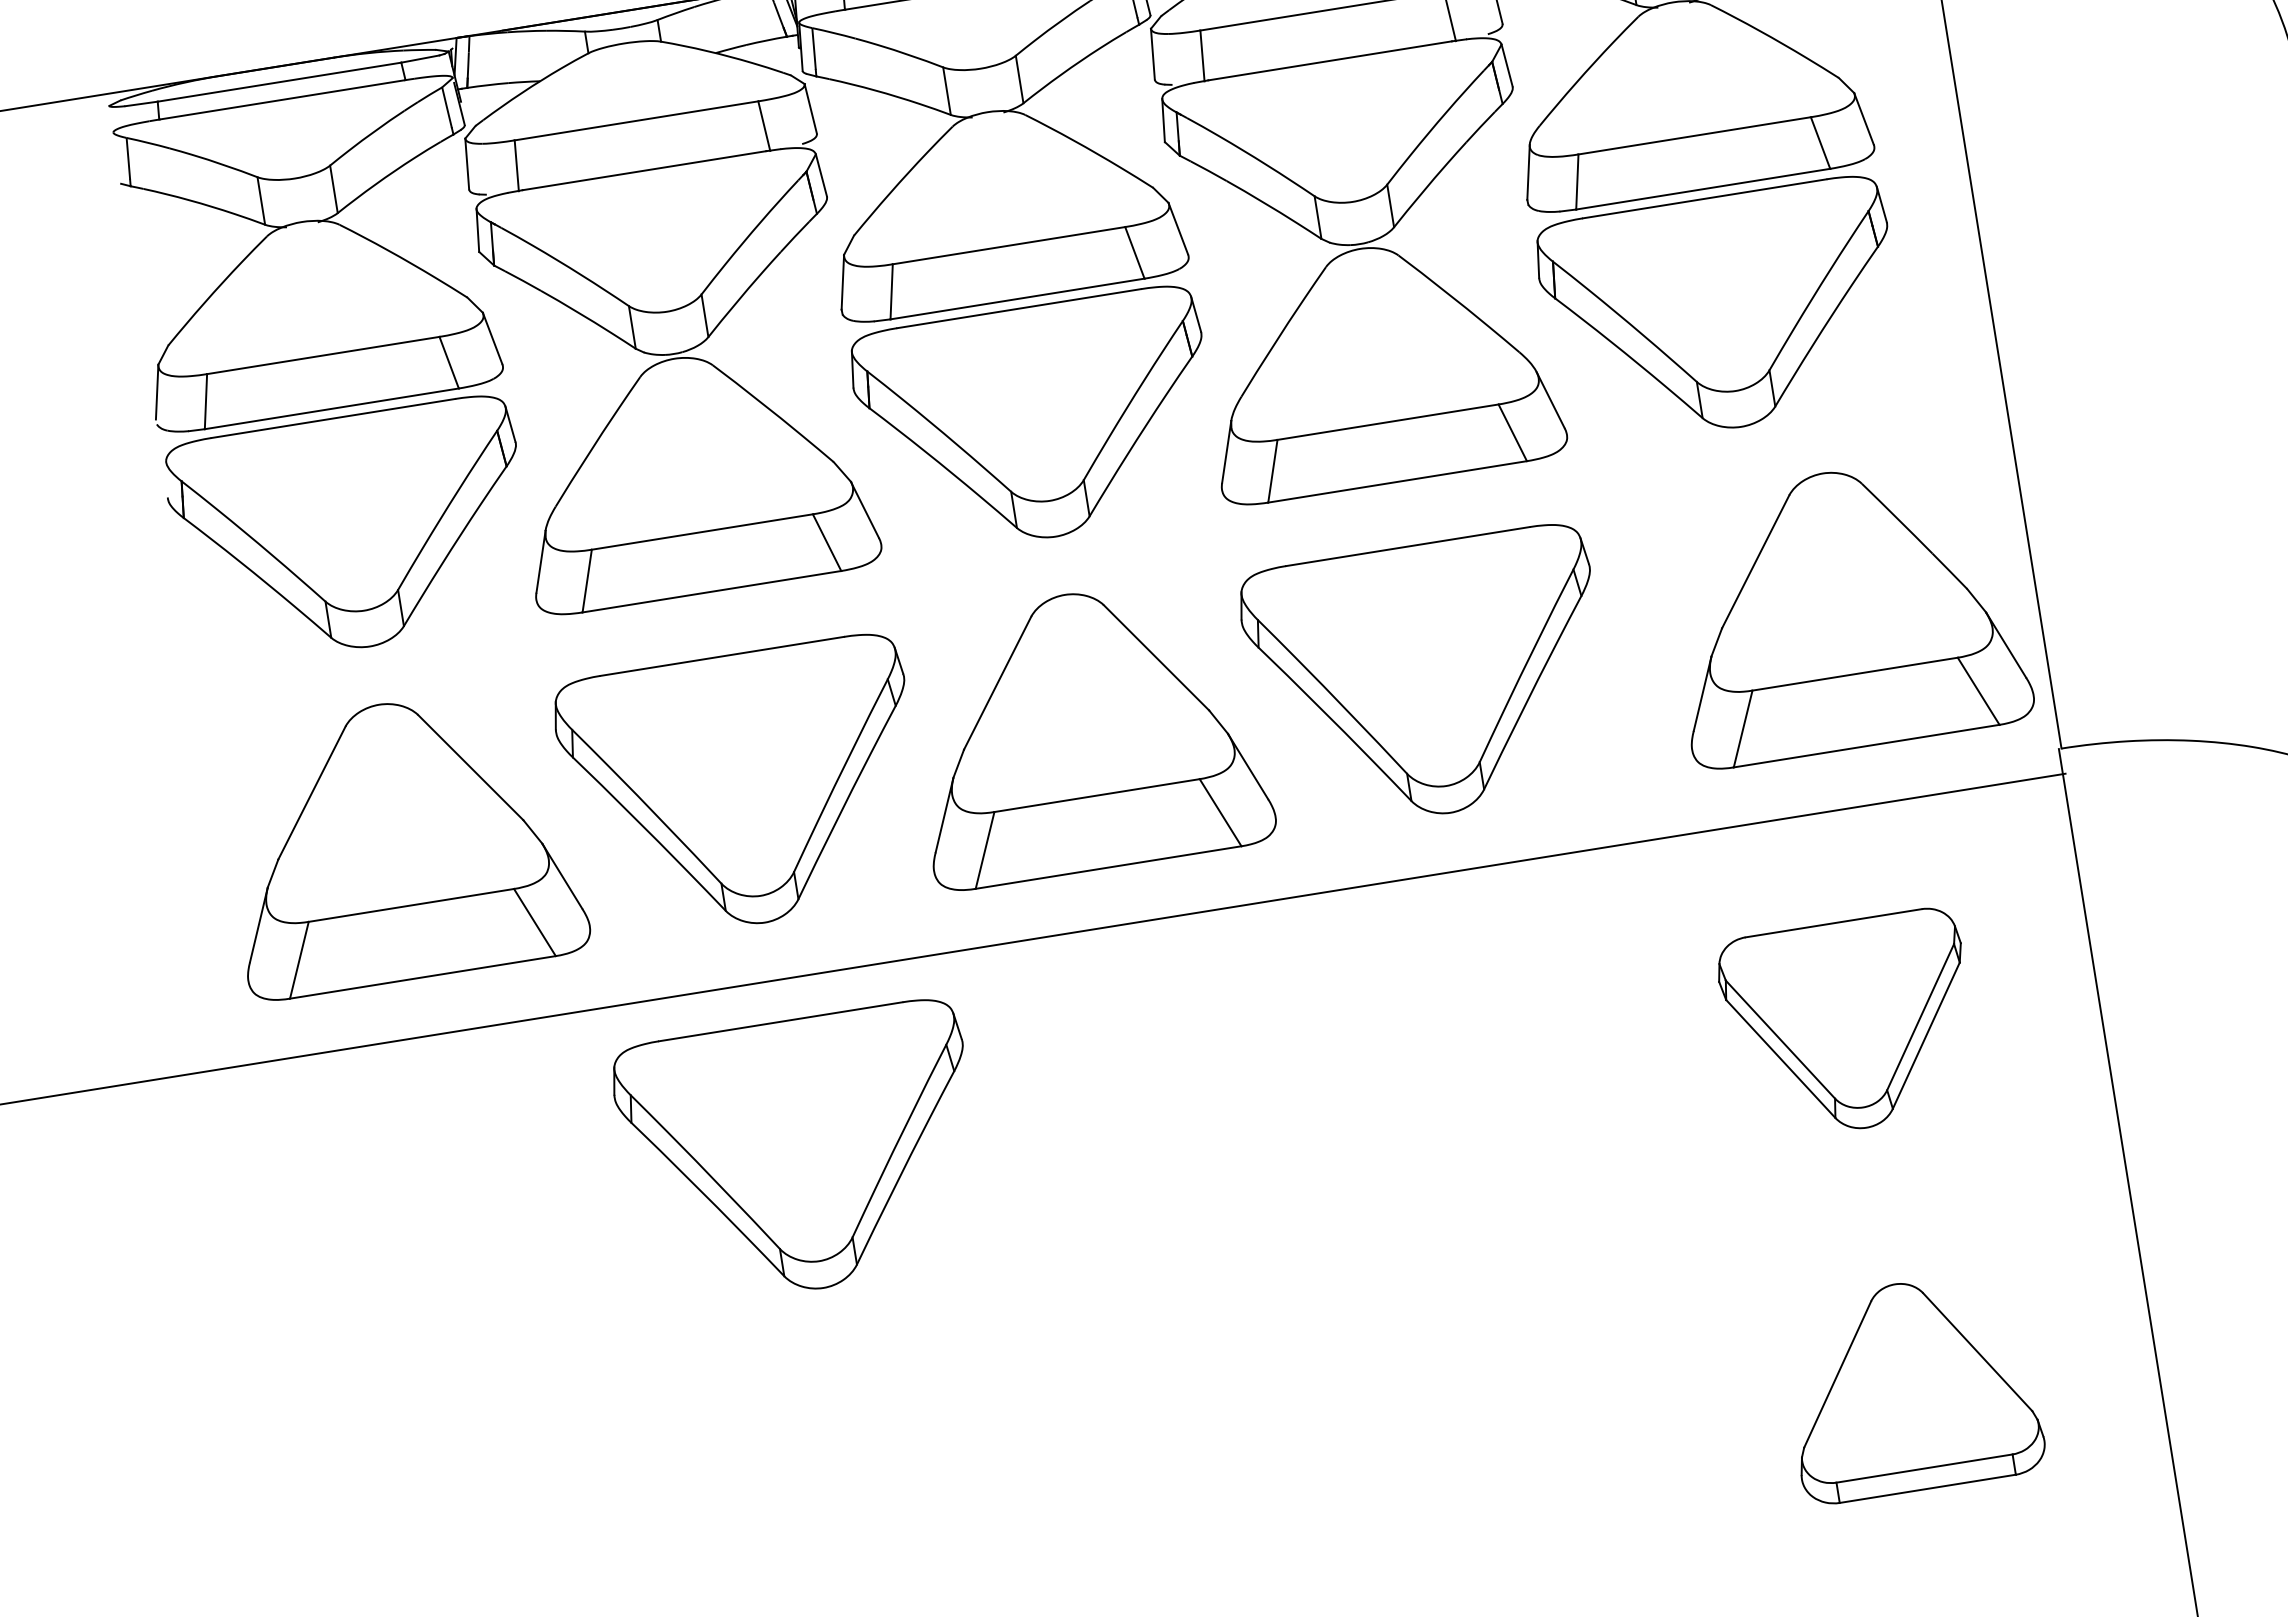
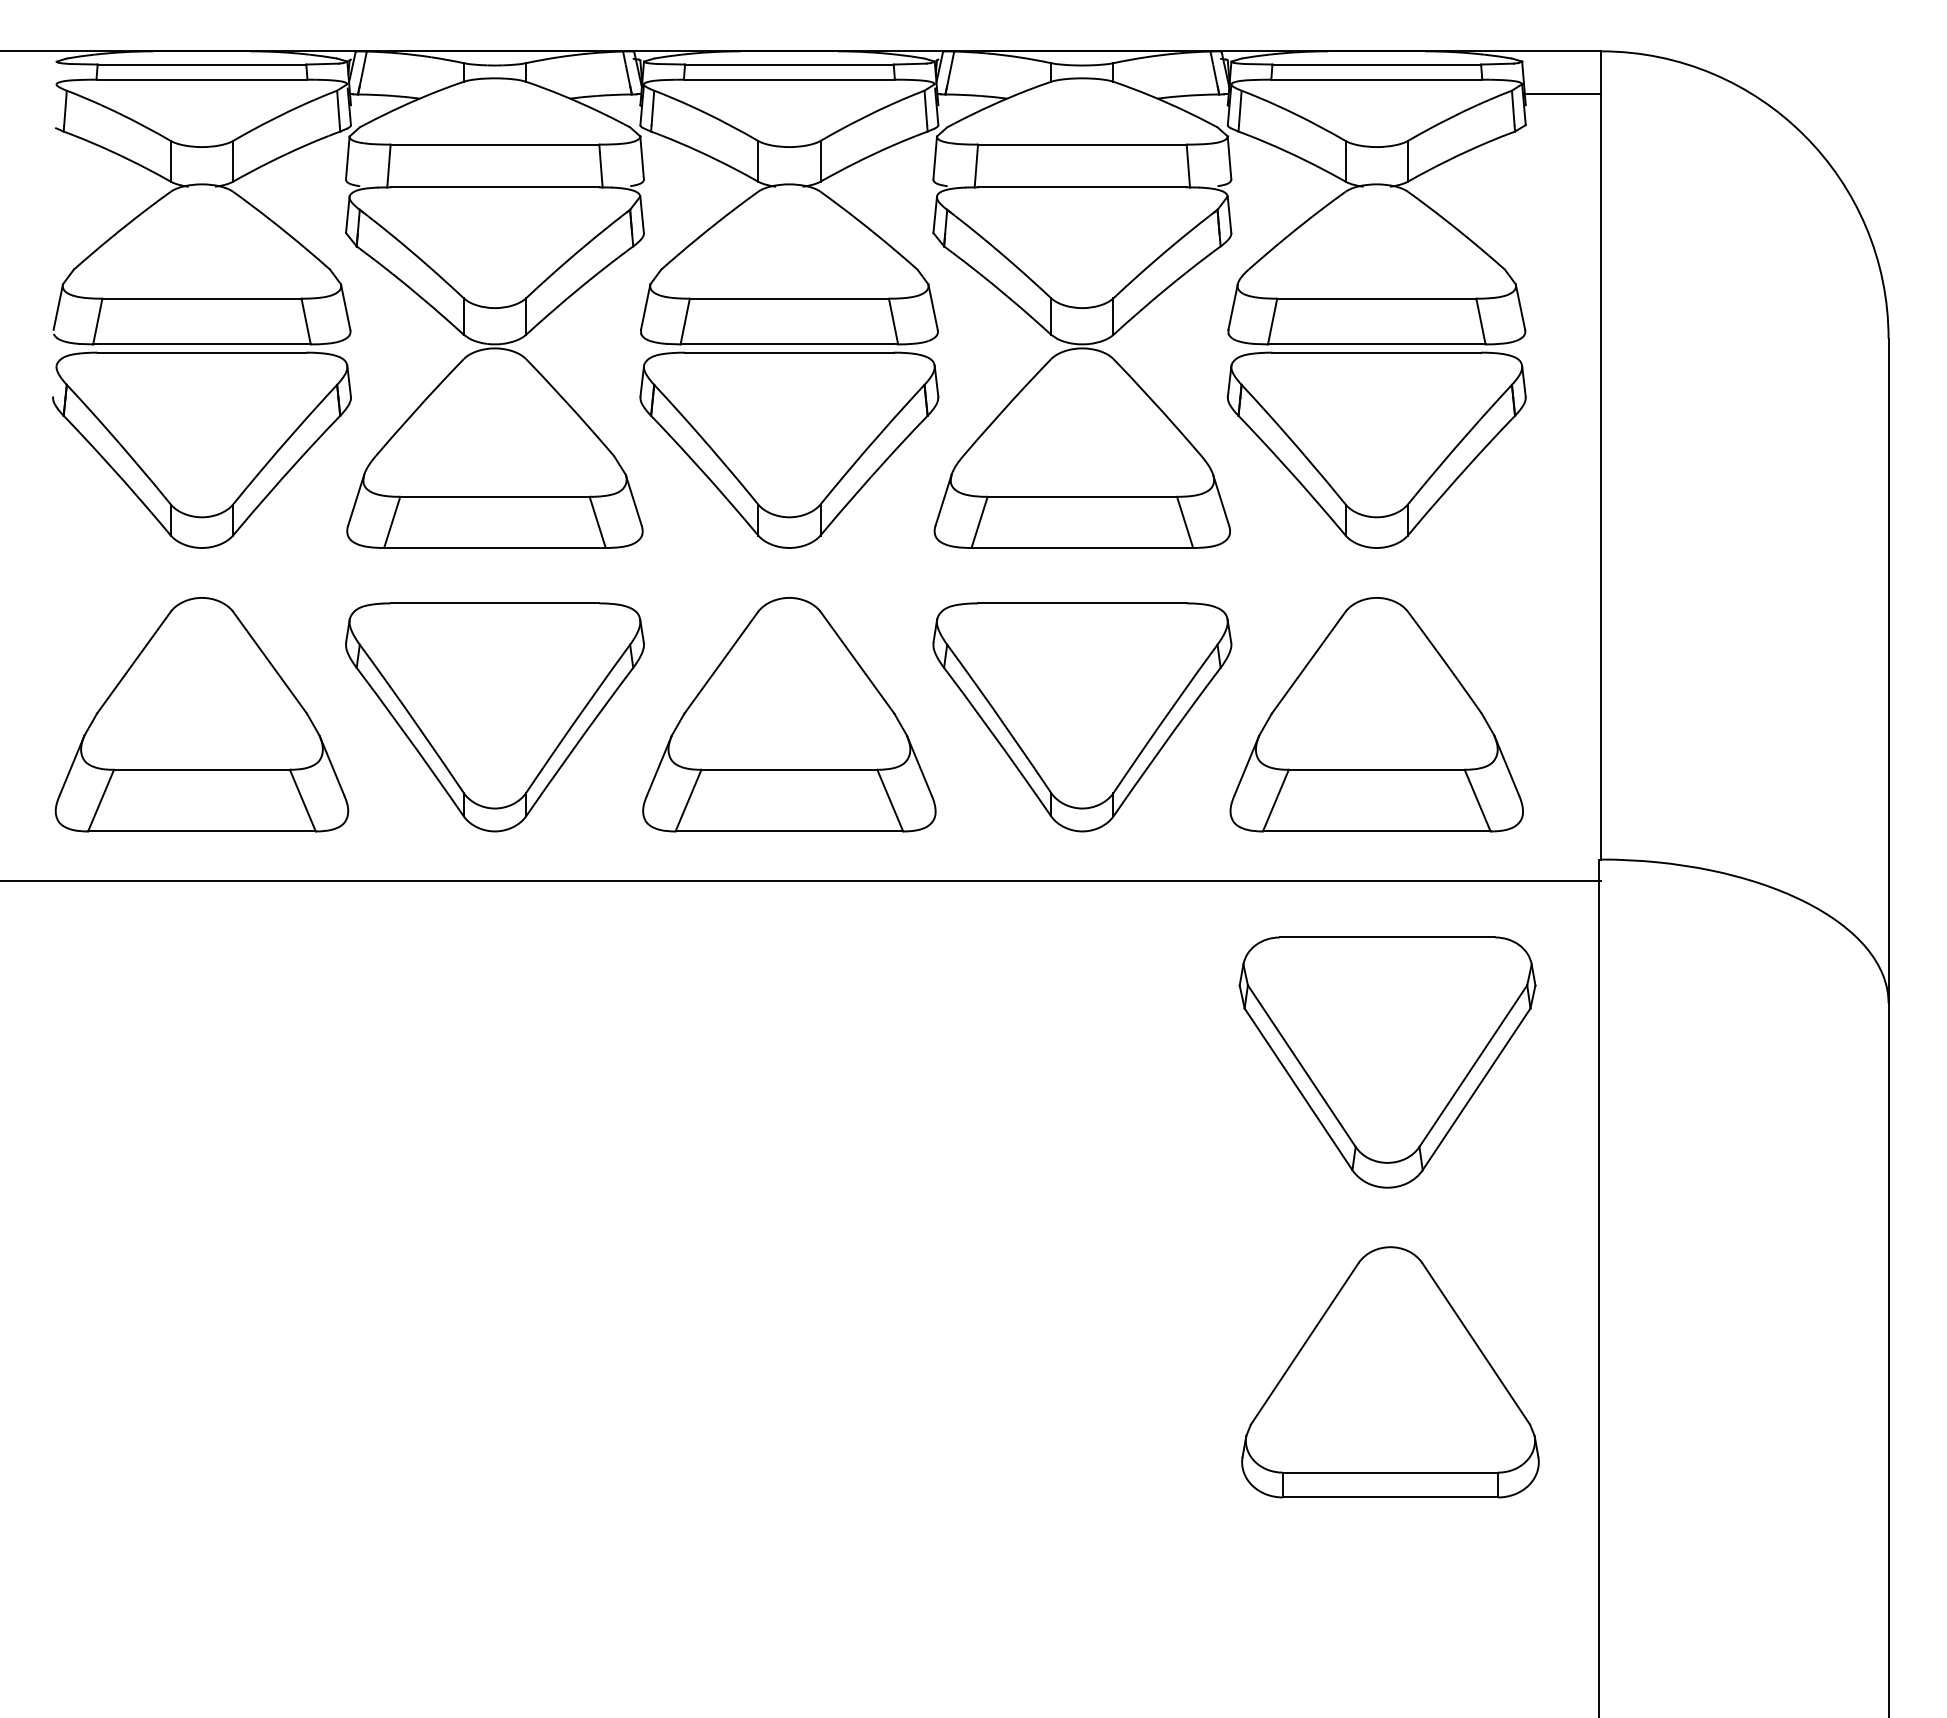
part: (1844, 609) -> (1376, 714), moved
part: (1849, 1025) -> (1387, 1062), size x1.43
part: (801, 1155) -> (494, 1030), removed
part: (1911, 1386) -> (1390, 1372), size x1.43

